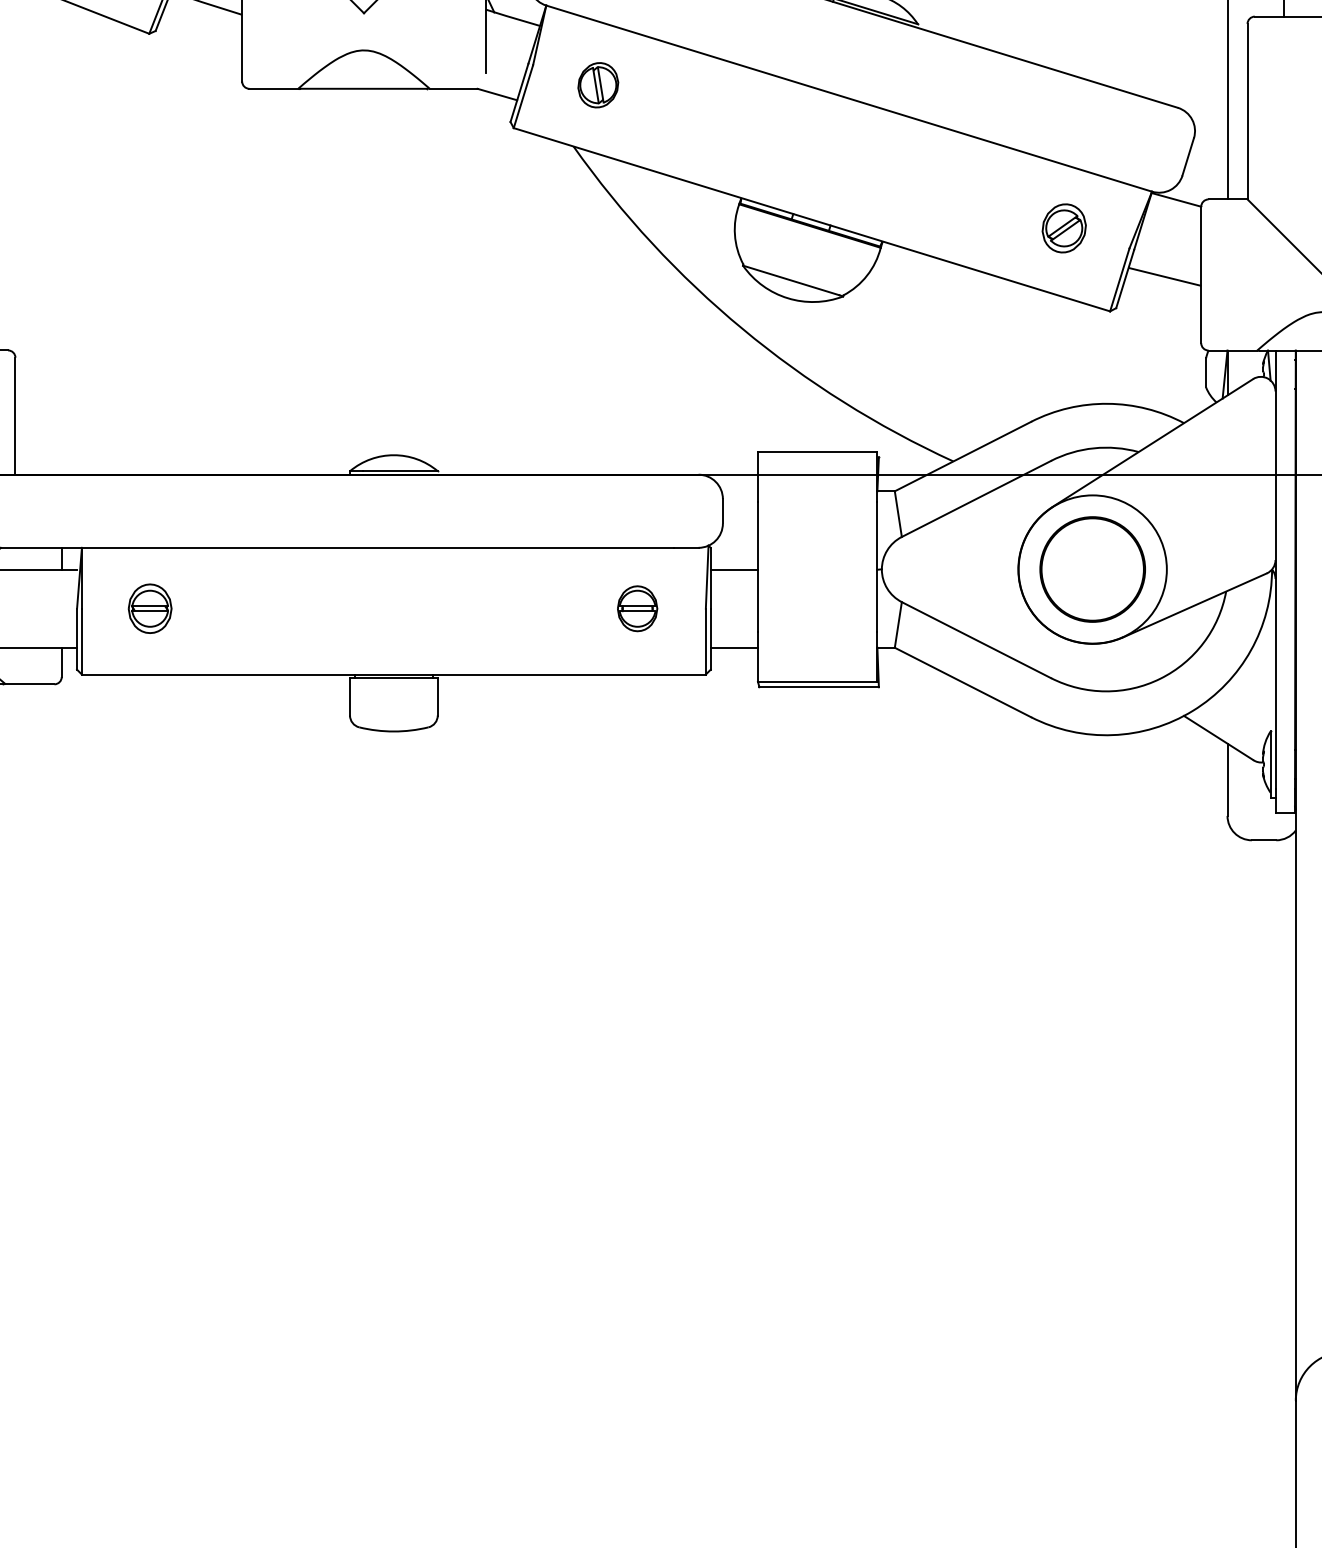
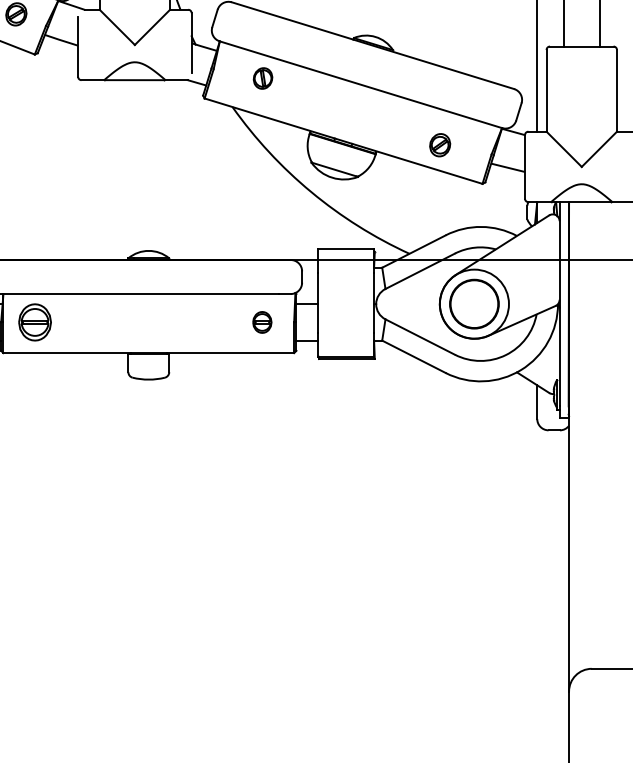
part: (597, 85) -> (262, 78), moved
part: (1064, 228) -> (440, 145), moved
part: (150, 608) -> (35, 322), size x1.6

